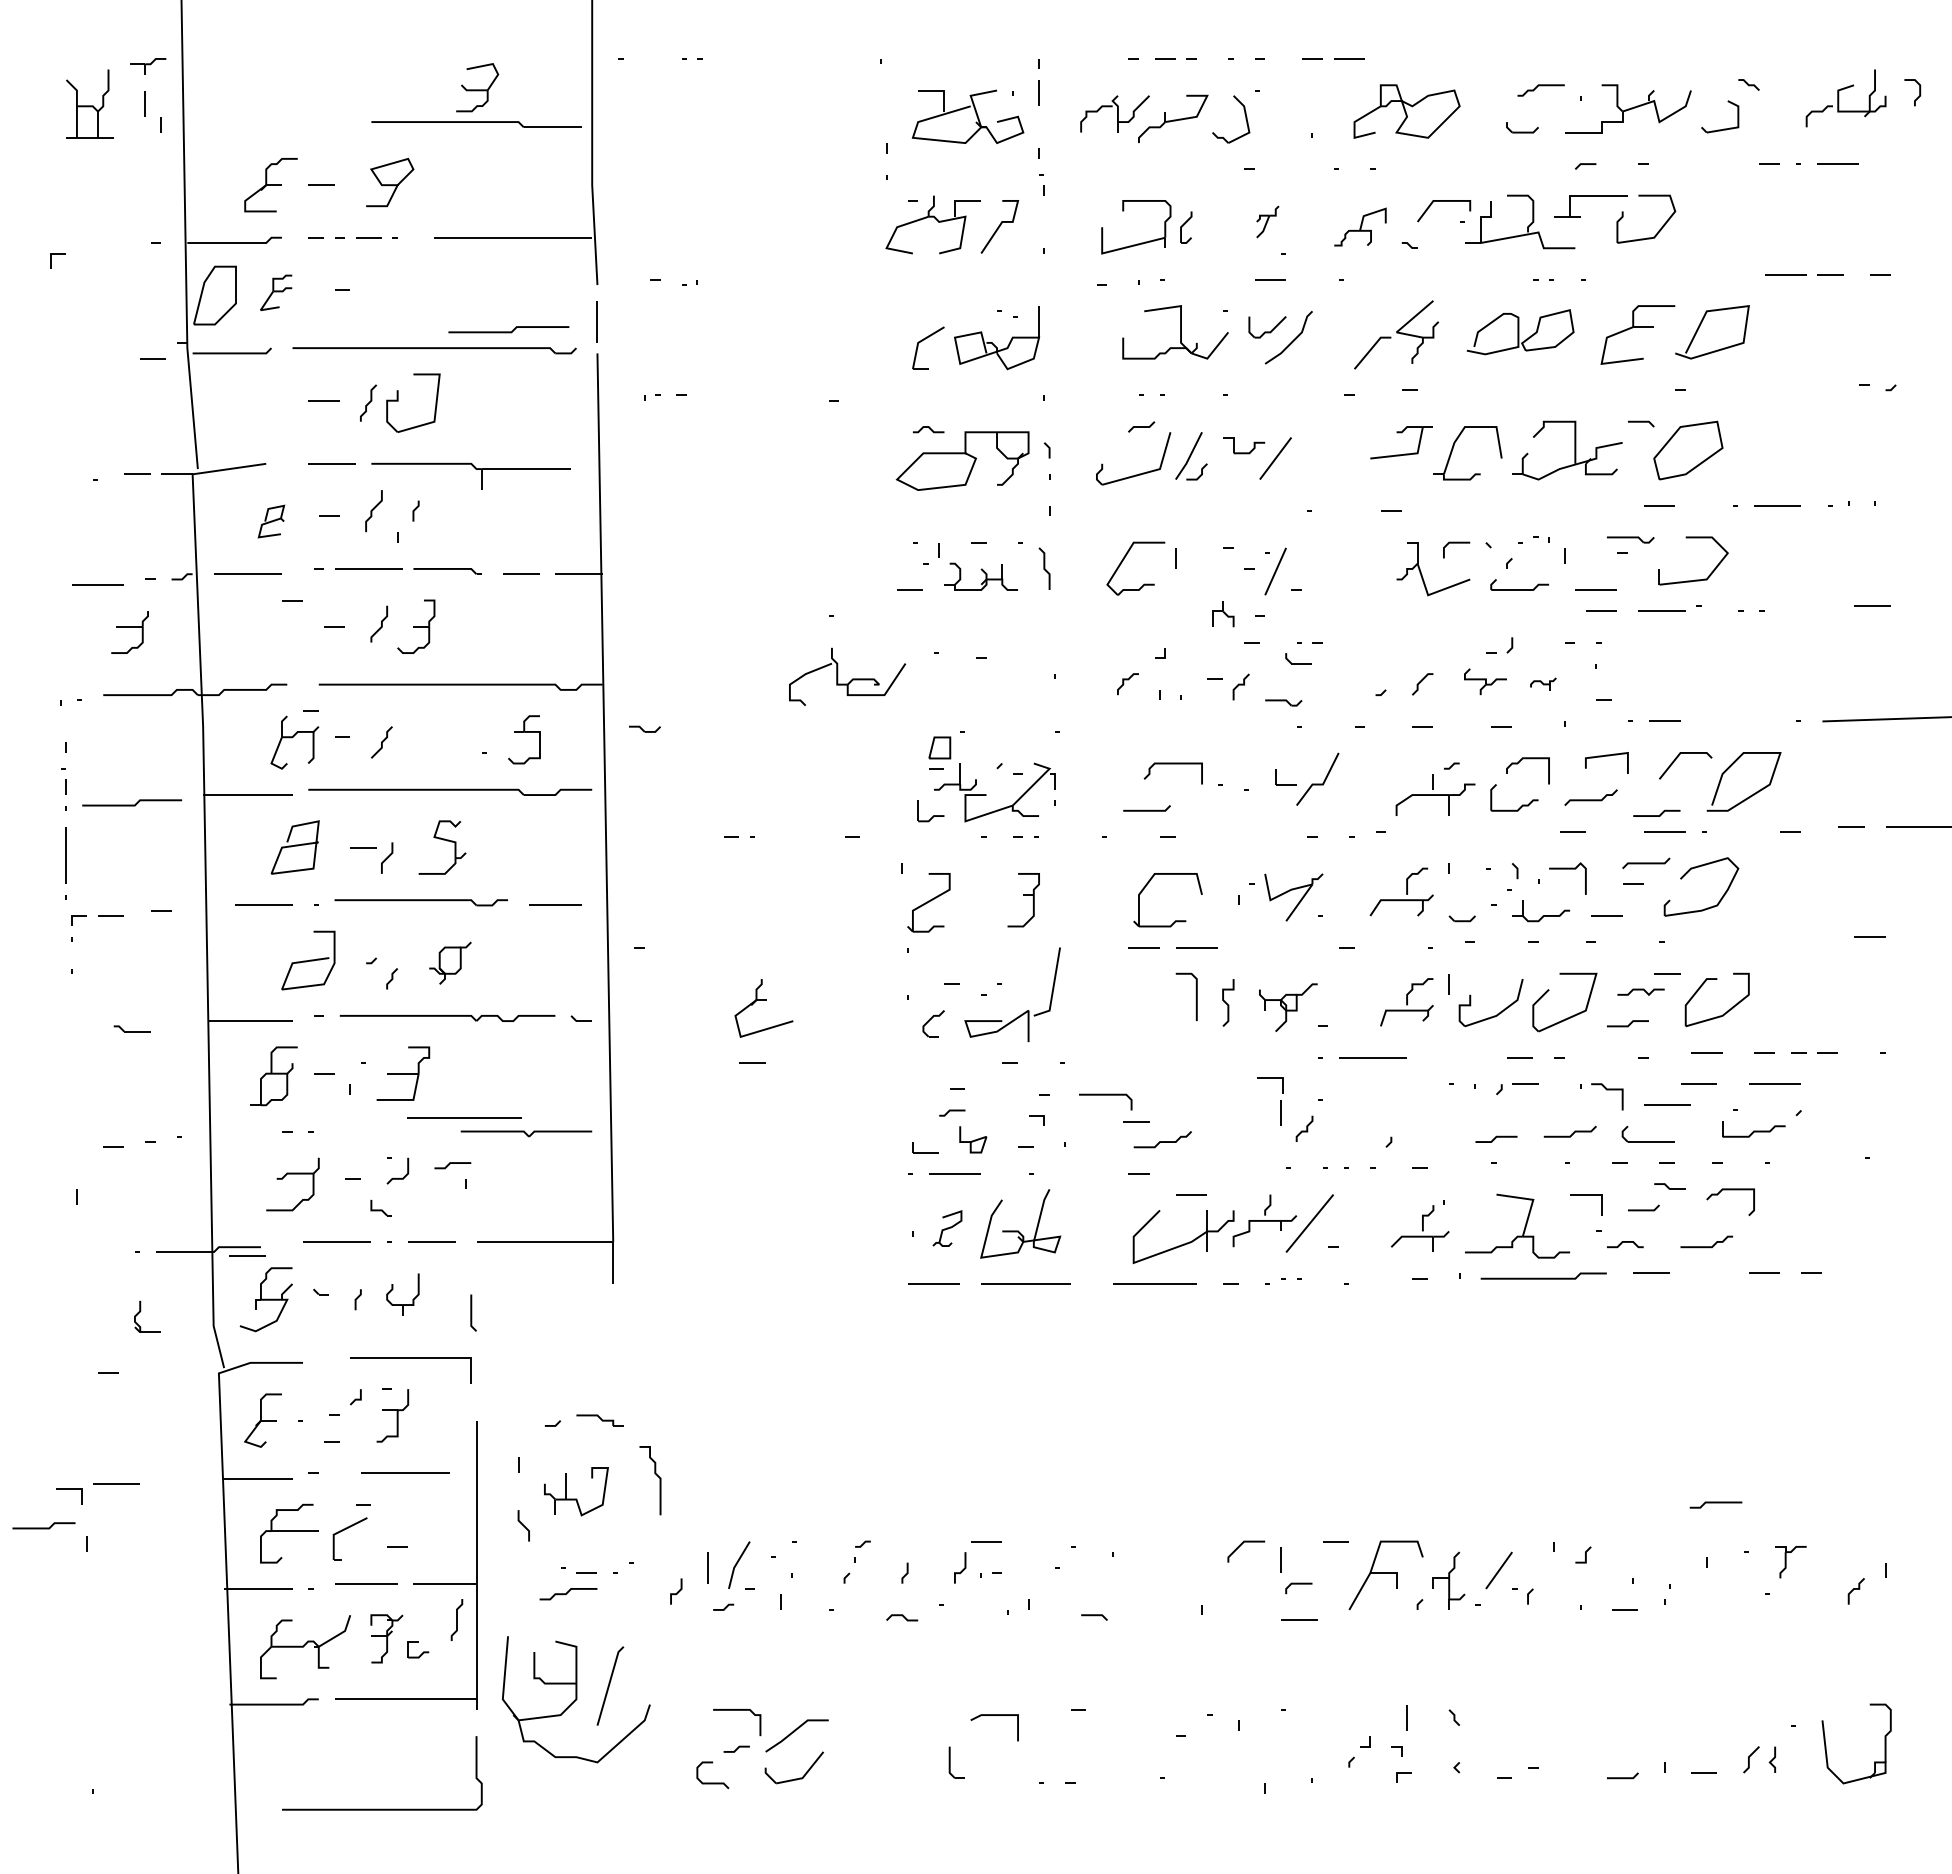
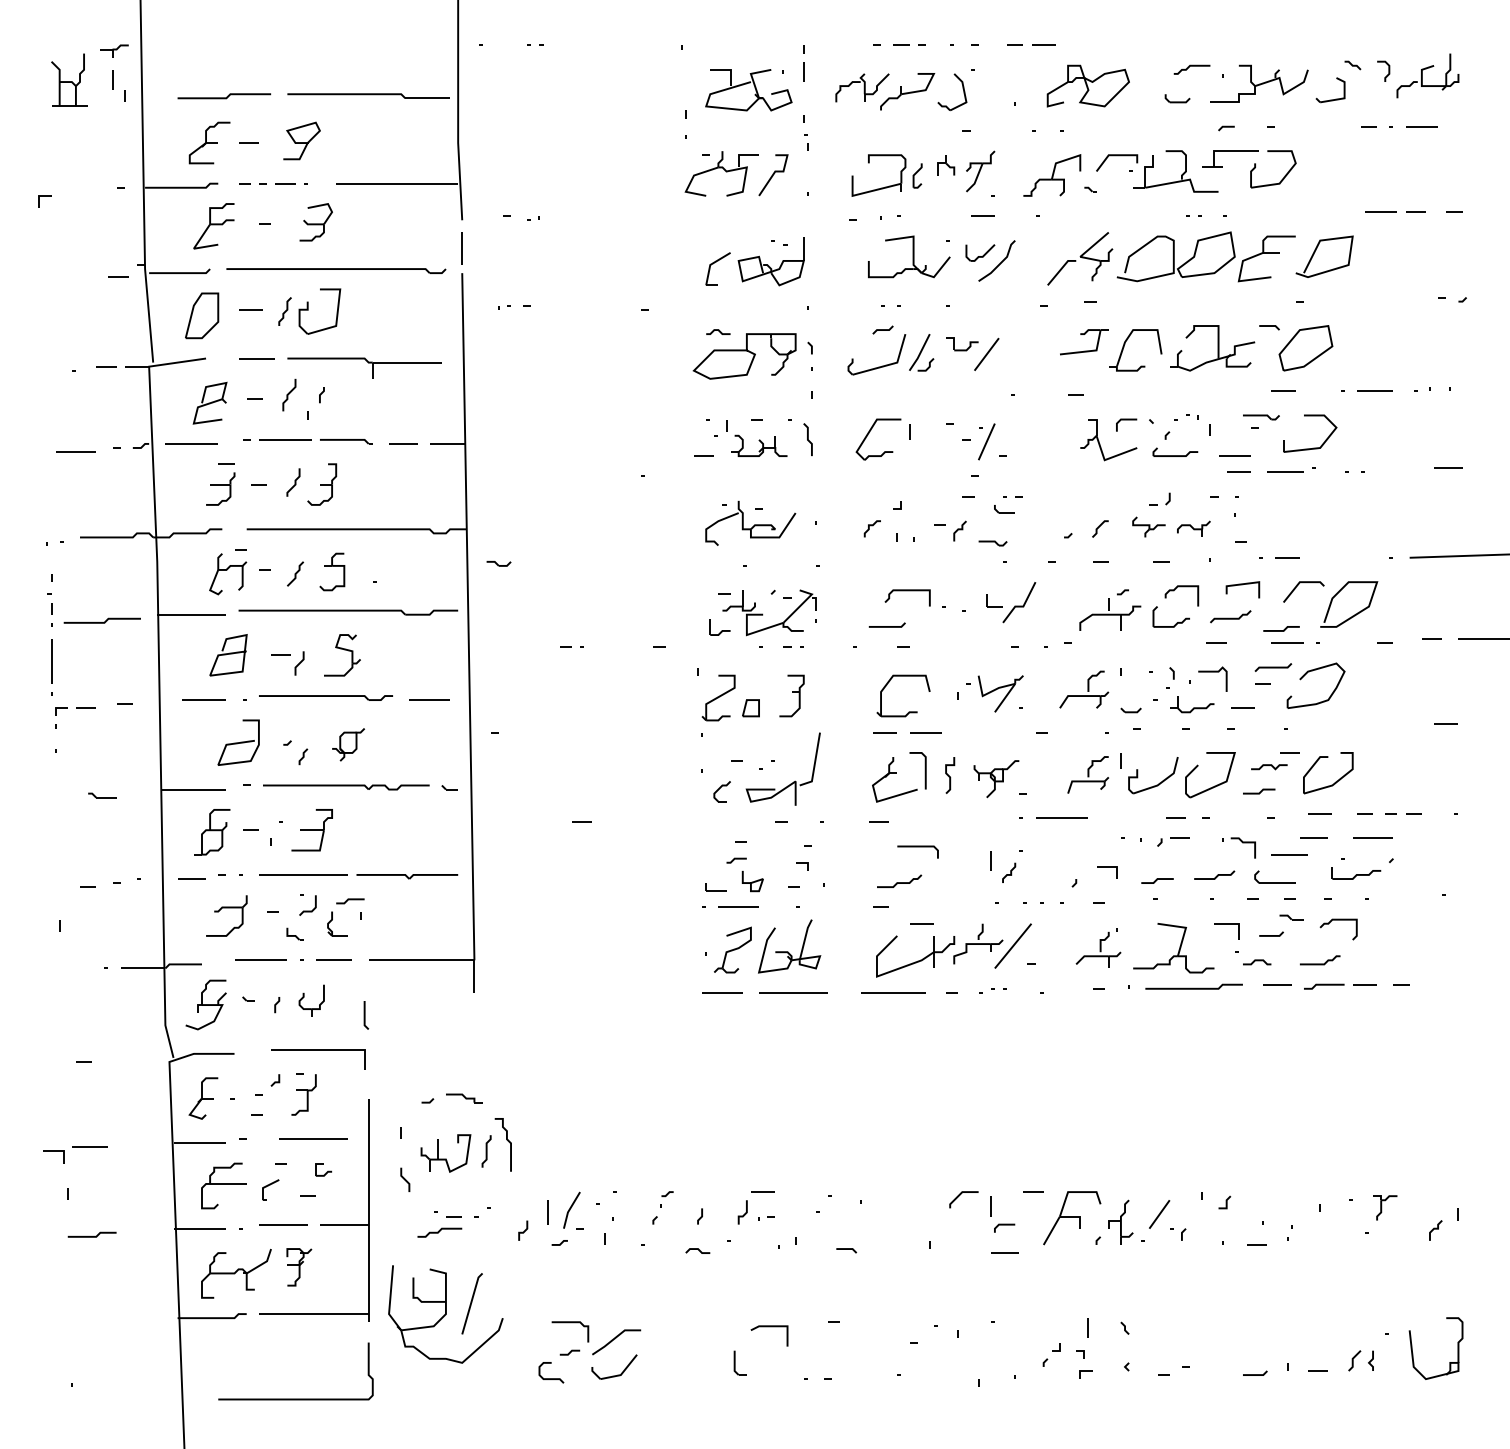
part: (477, 87) -> (316, 222), moved
curve: (1919, 92) -> (1388, 71), moved
part: (1267, 221) -> (980, 171), size x1.67
part: (1360, 226) -> (1052, 174), size x1.43
part: (275, 292) -> (213, 226), size x1.67
part: (214, 295) -> (201, 315), moved
line: (508, 331) -> (224, 97), moved
part: (1520, 331) -> (1176, 256), size x1.43
part: (271, 521) -> (210, 403), size x1.67
part: (1223, 614) -> (946, 165), moved
part: (129, 632) -> (220, 488), moved
part: (847, 676) -> (750, 523), moved
part: (1543, 683) -> (1193, 528), size x1.67
part: (524, 732) -> (332, 566), moved
part: (939, 747) -> (750, 707), moved
part: (763, 1000) -> (894, 773), moved
line: (1270, 1078) -> (1107, 867), moved
line: (1105, 1095) -> (917, 847), moved
line: (464, 1117) -> (303, 874), moved
line: (1136, 1121) -> (879, 821), moved
part: (947, 1228) -> (732, 949), size x1.67
line: (247, 1255) -> (191, 878), moved
part: (141, 1311) -> (333, 919), moved
line: (1715, 1503) -> (1323, 985), moved
line: (43, 1527) -> (91, 1236), moved
part: (349, 1538) -> (270, 1189), size x0.62
curve: (456, 1619) -> (486, 1151), moved
part: (418, 1649) -> (323, 1169), moved

